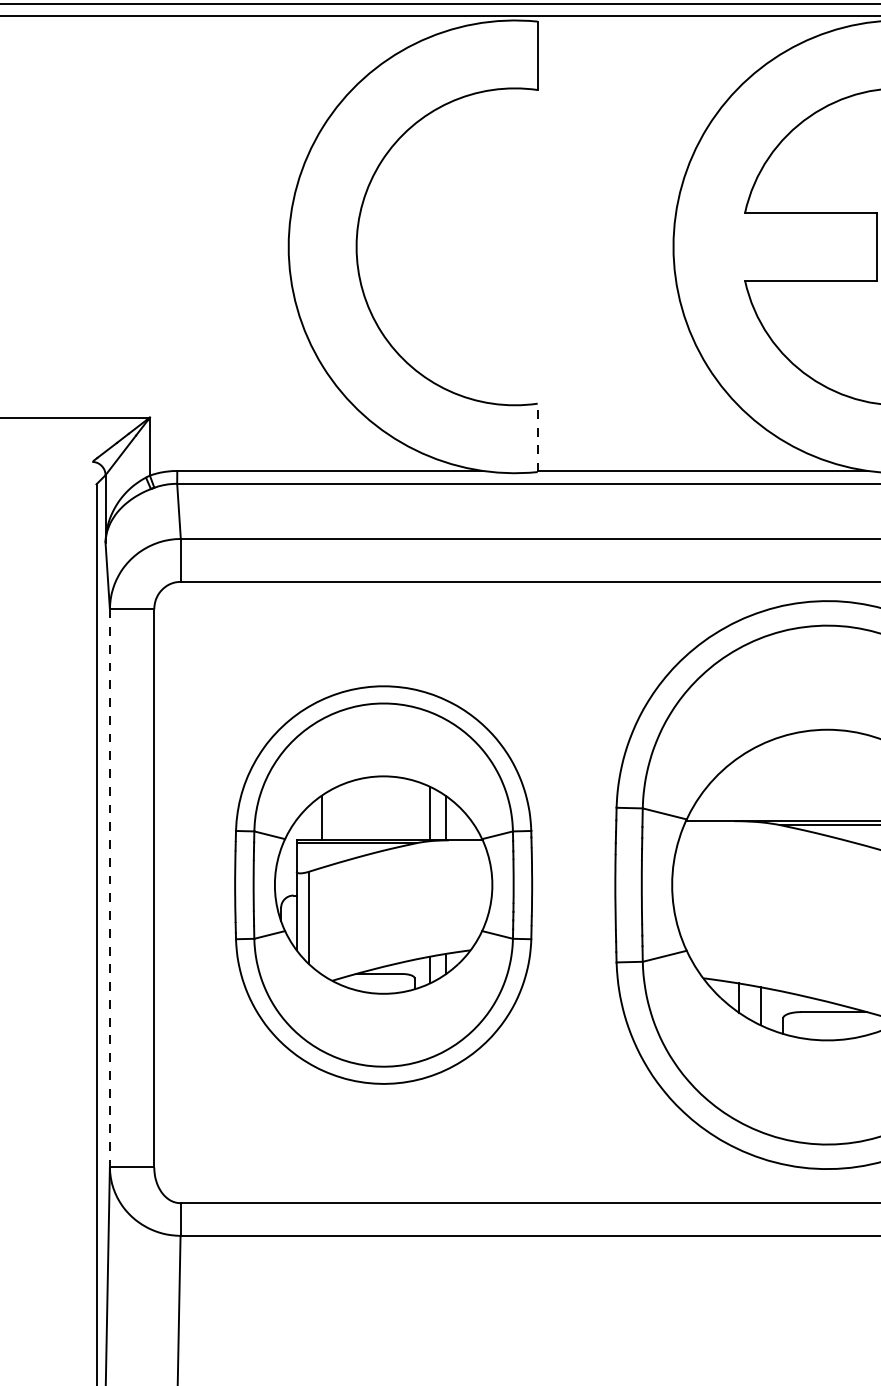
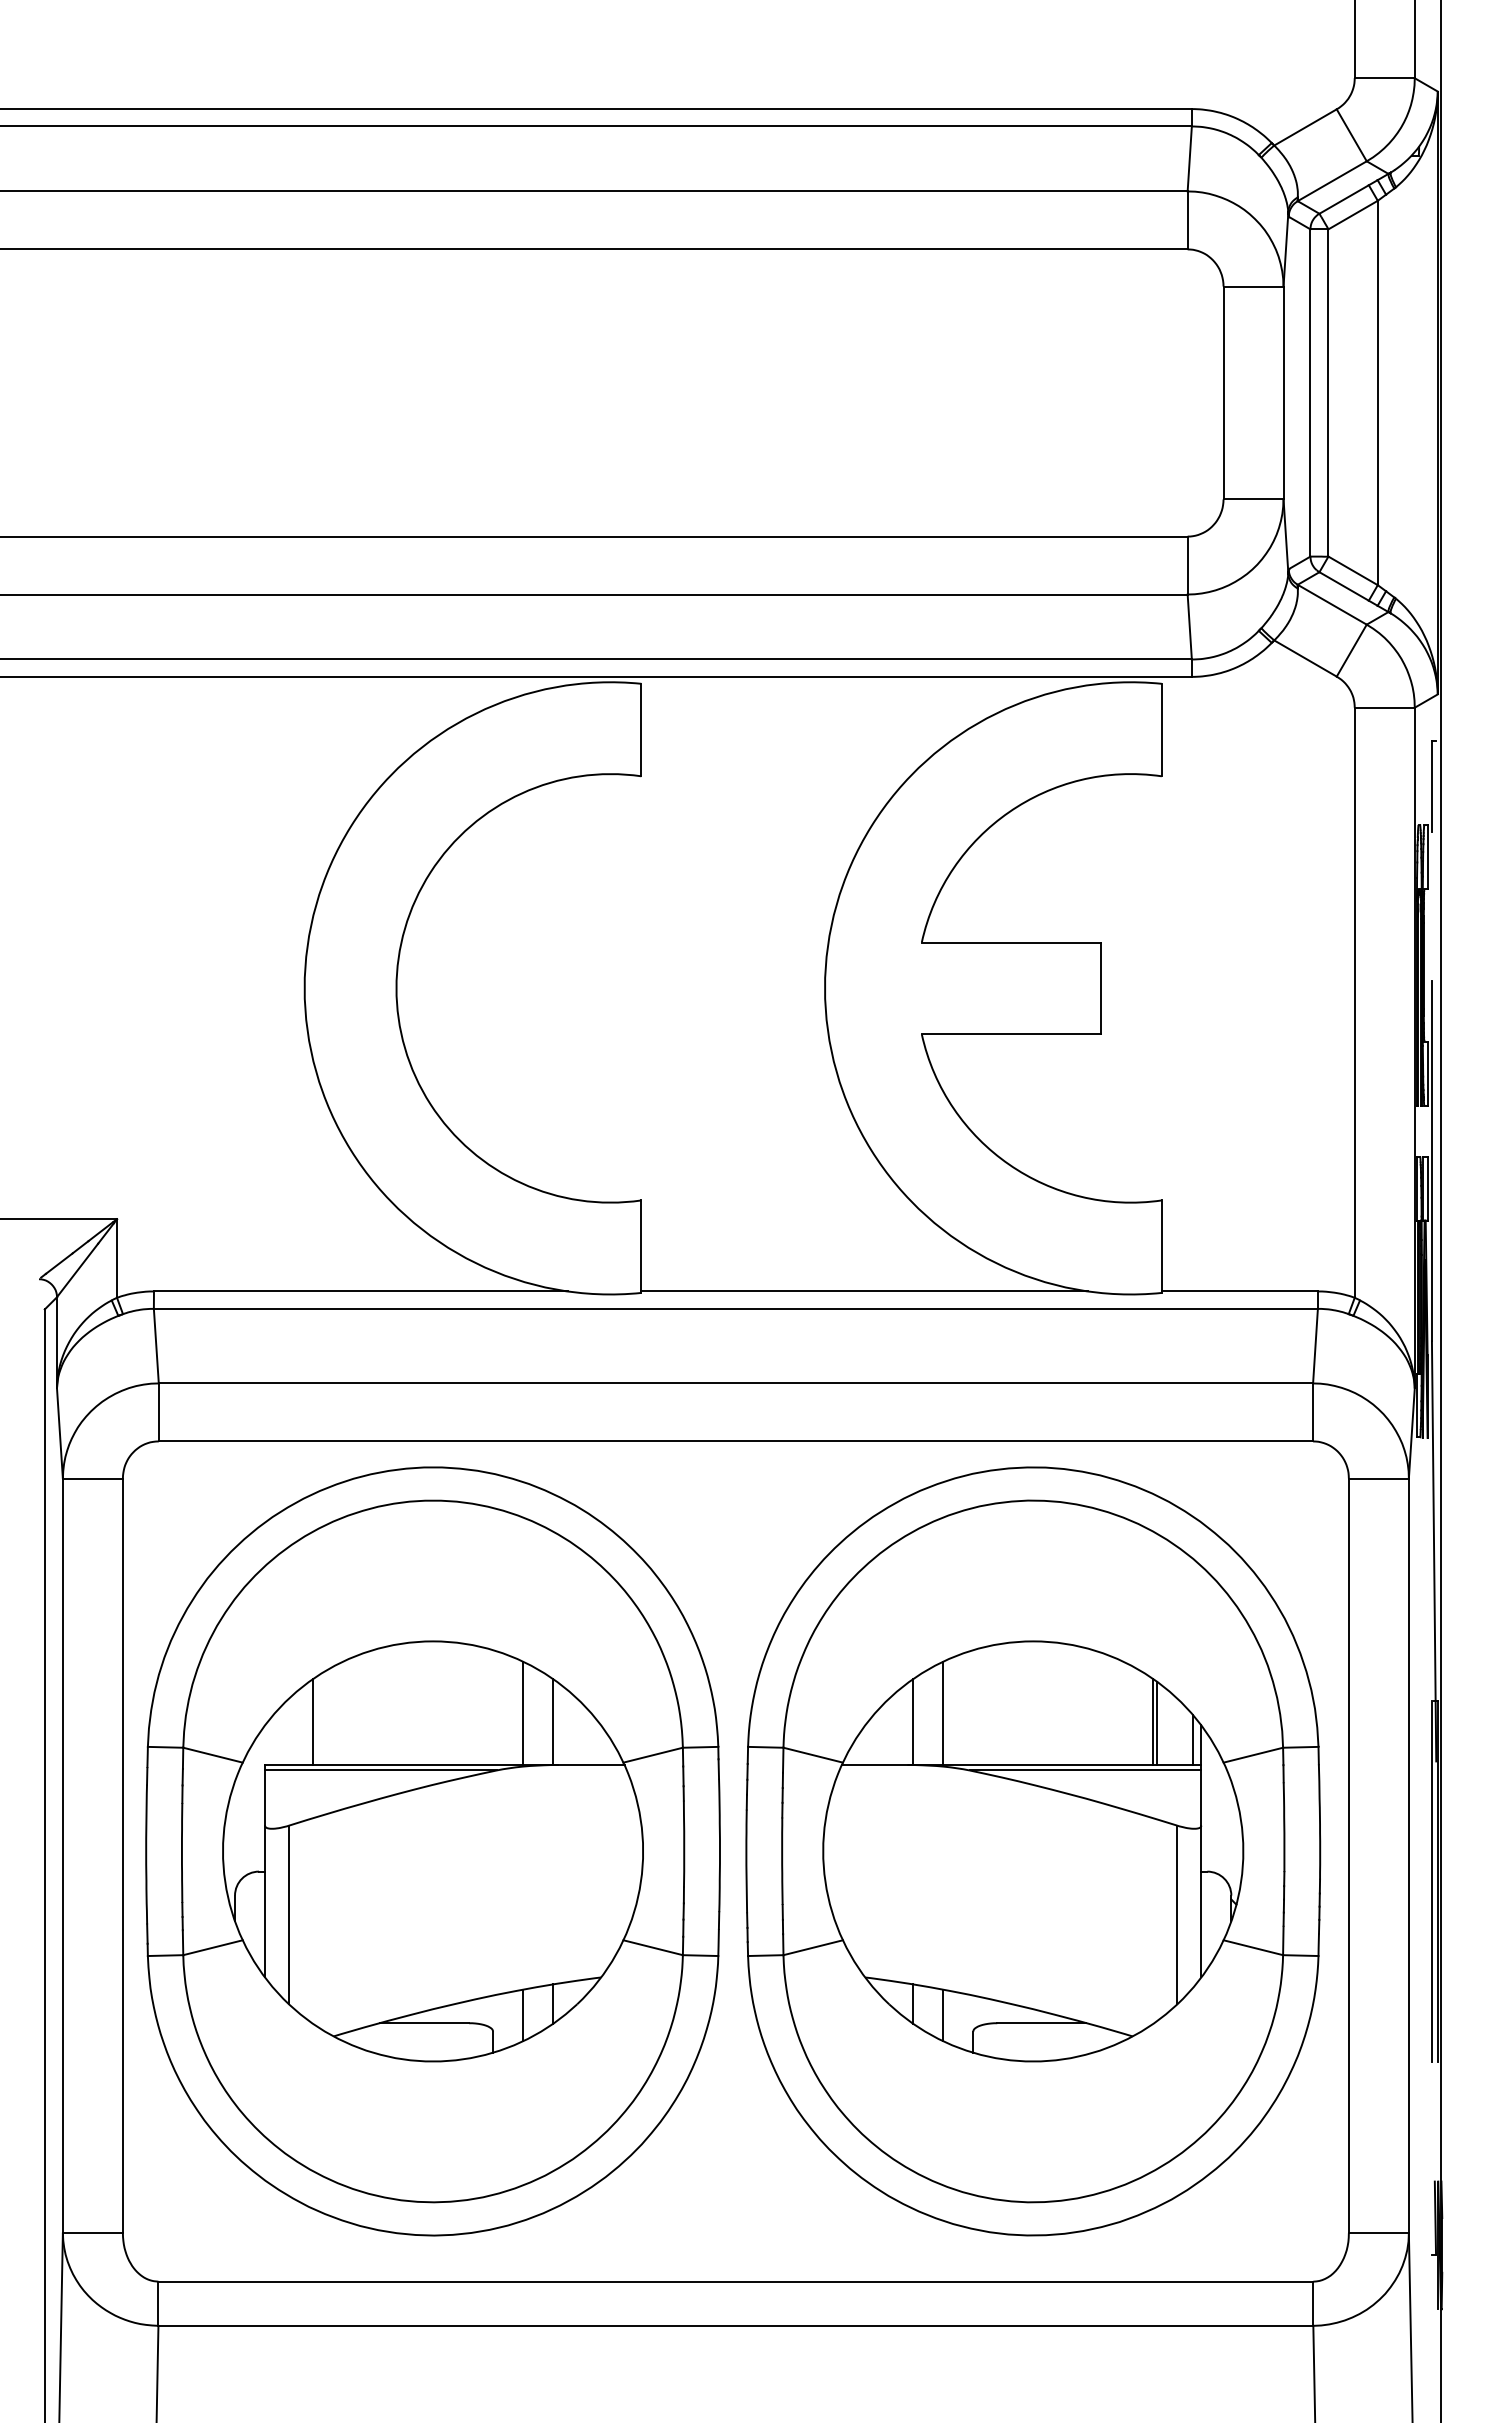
line: (537, 437) -> (641, 1246), dashed -> solid
line: (761, 783) -> (943, 1713), added
line: (738, 789) -> (913, 1722), added
part: (383, 885) -> (432, 1851), size x1.43
line: (109, 888) -> (62, 1856), dashed -> solid

